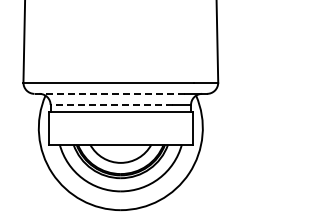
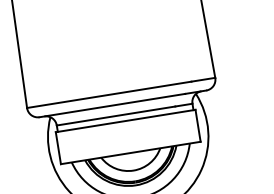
line: (109, 93) -> (111, 105), dashed -> solid
line: (111, 105) -> (115, 116), dashed -> solid

